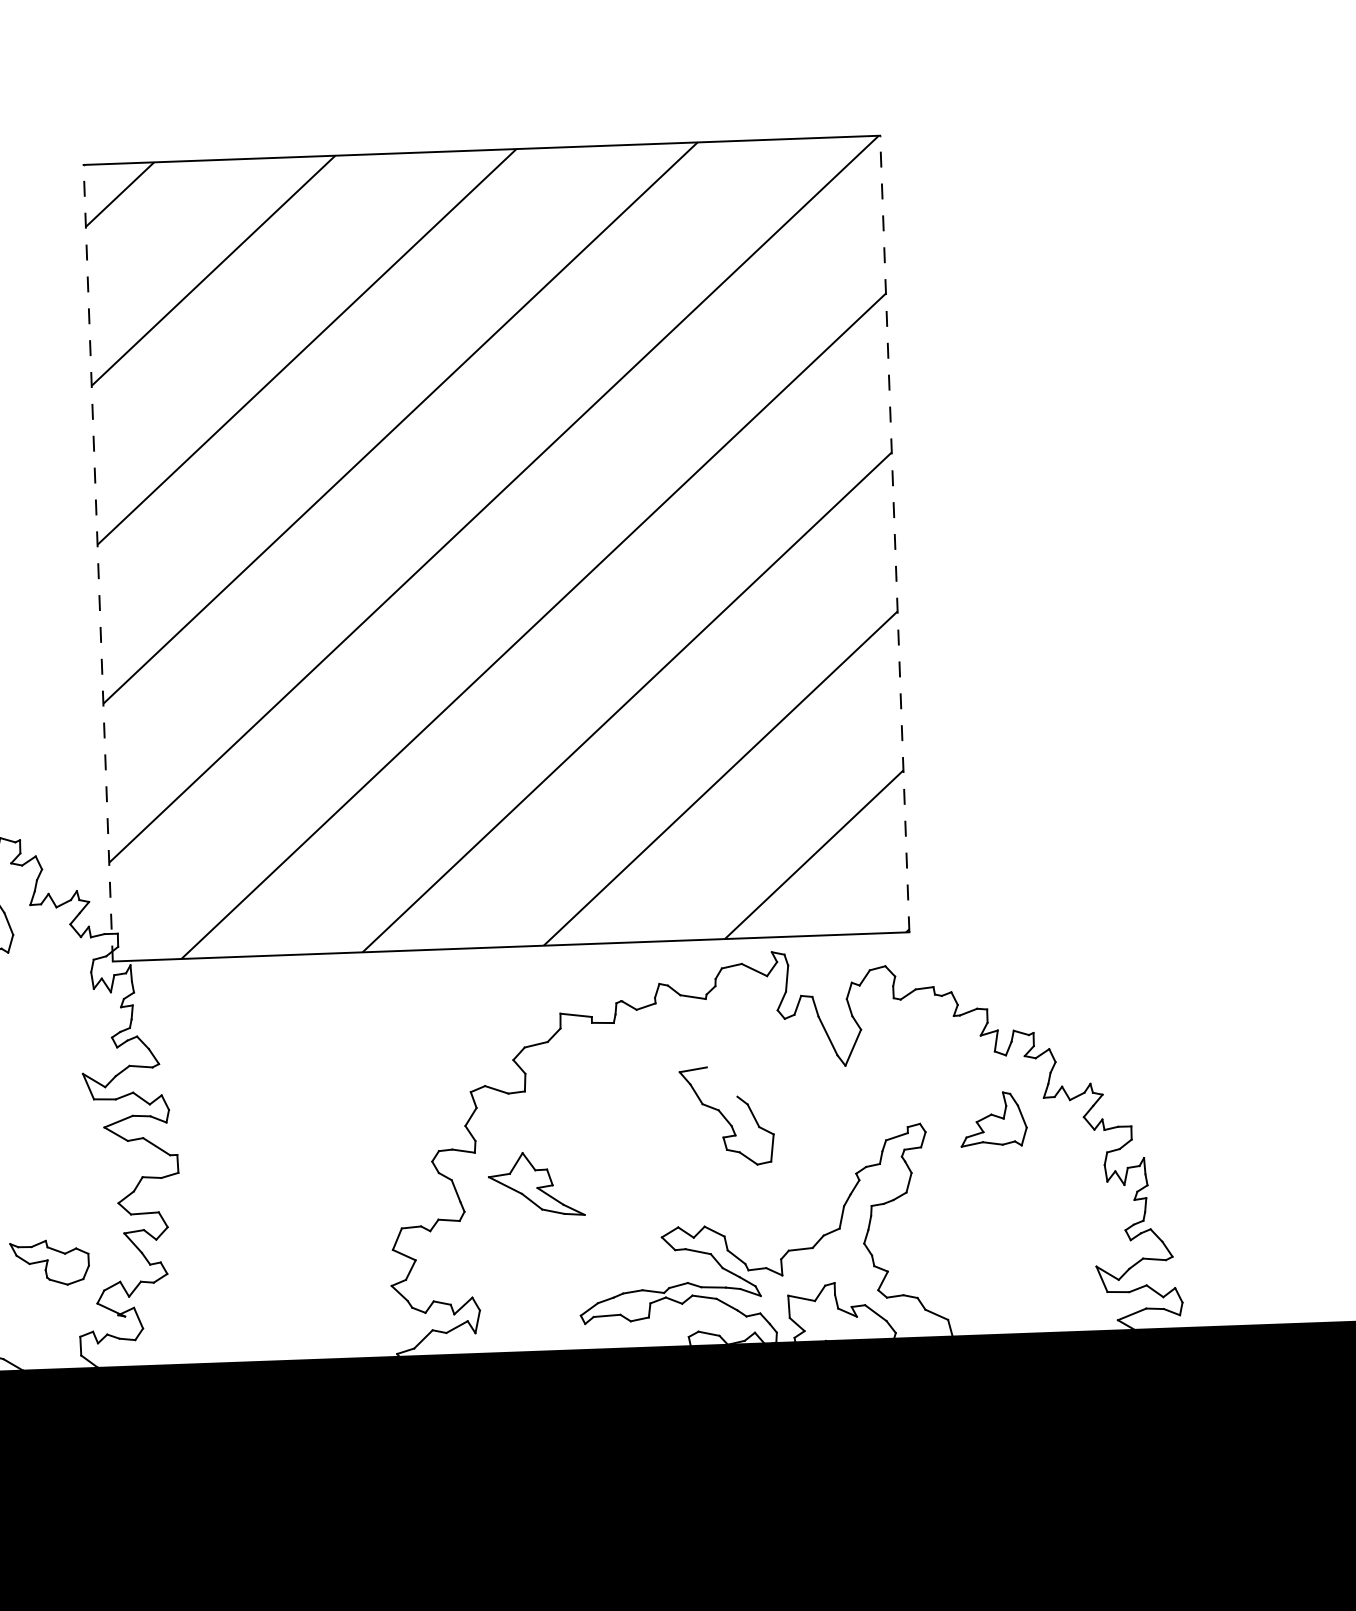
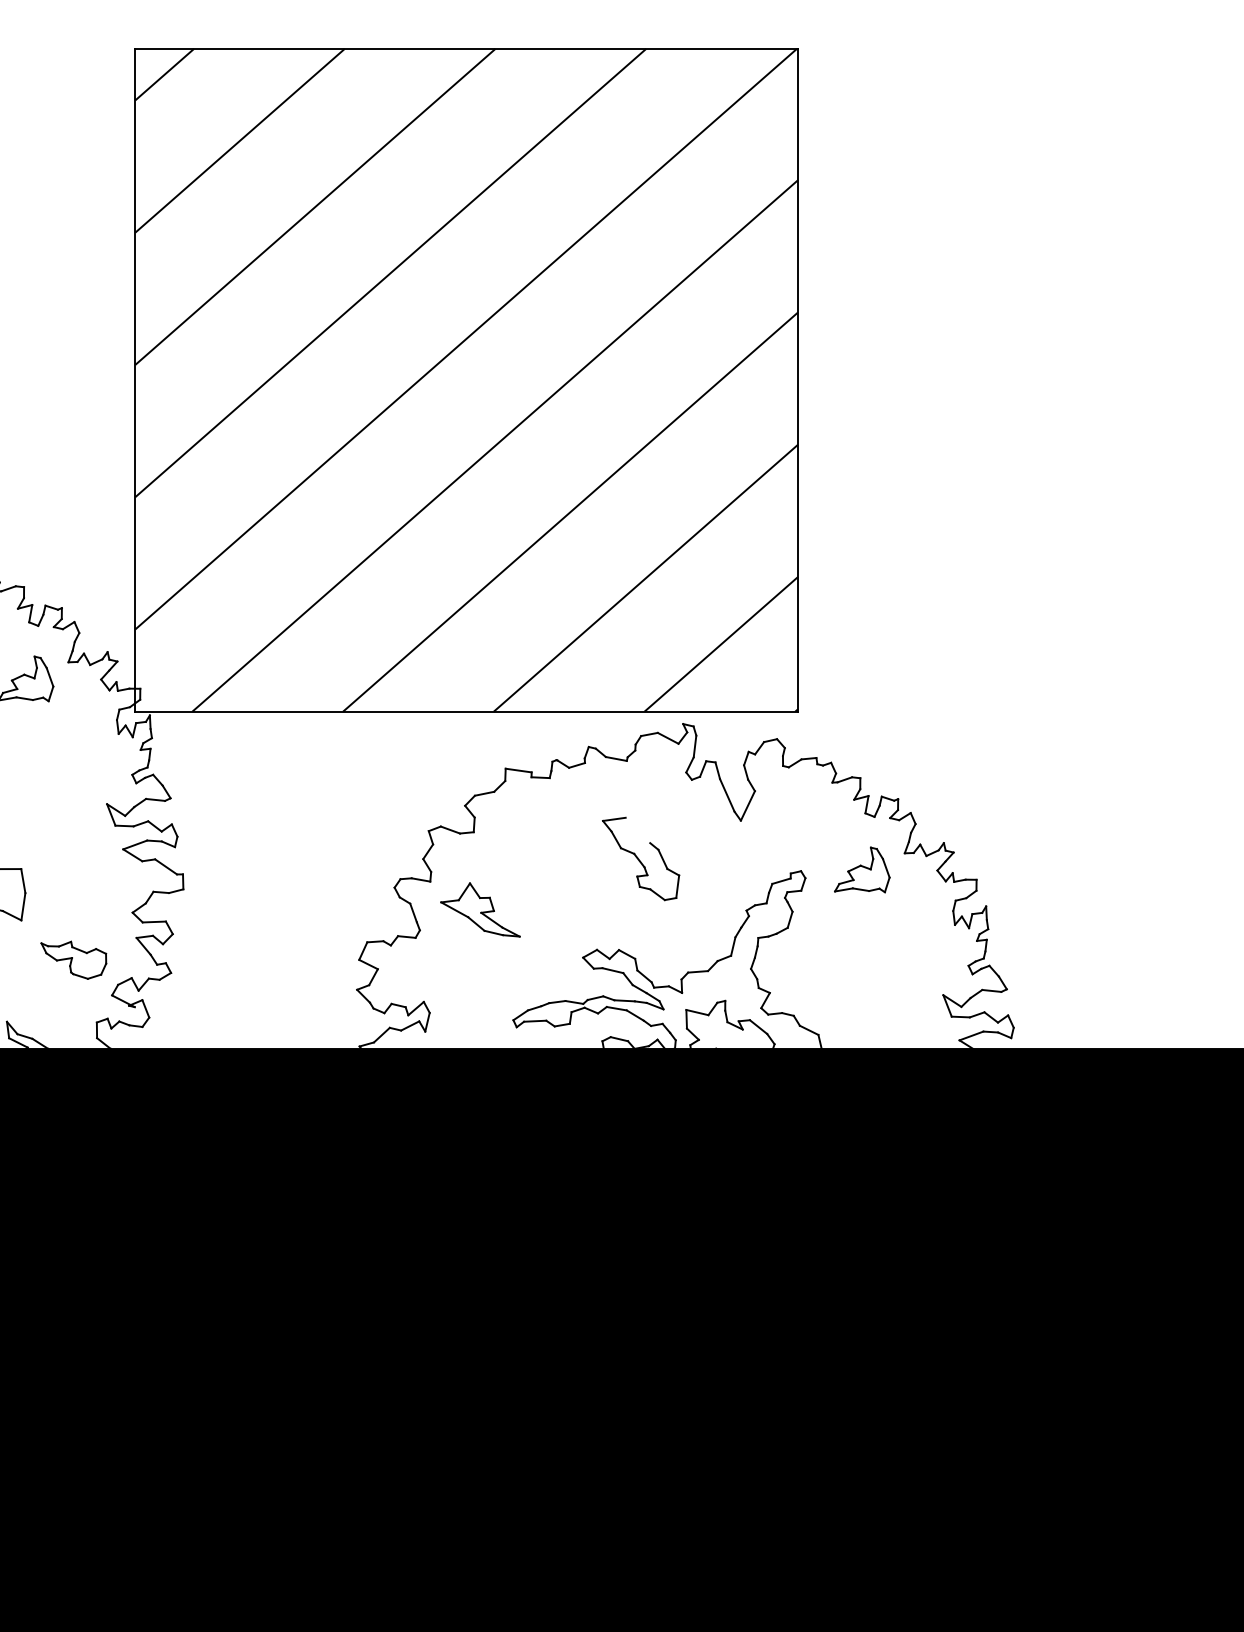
line: (895, 533) -> (798, 379), dashed -> solid
line: (98, 562) -> (135, 379), dashed -> solid

